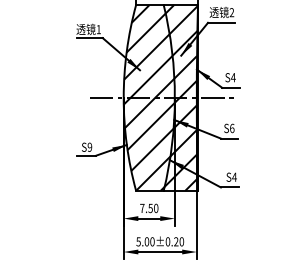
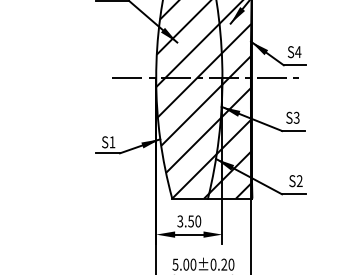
text: (232, 128) -> (297, 117), S6 -> S3
text: (89, 146) -> (111, 141), S9 -> S1
text: (234, 176) -> (299, 180), S4 -> S2
text: (142, 208) -> (180, 221), 7.50 -> 3.50

